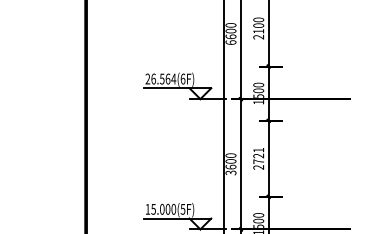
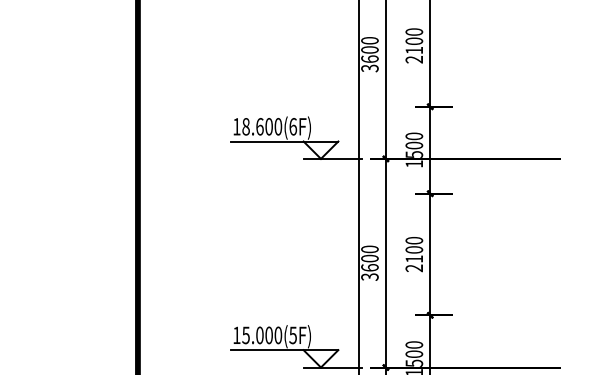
text: (230, 42) -> (369, 68), 6600 -> 3600
text: (160, 78) -> (257, 125), 26.564(6F) -> 18.600(6F)
text: (258, 155) -> (413, 249), 2721 -> 2100

